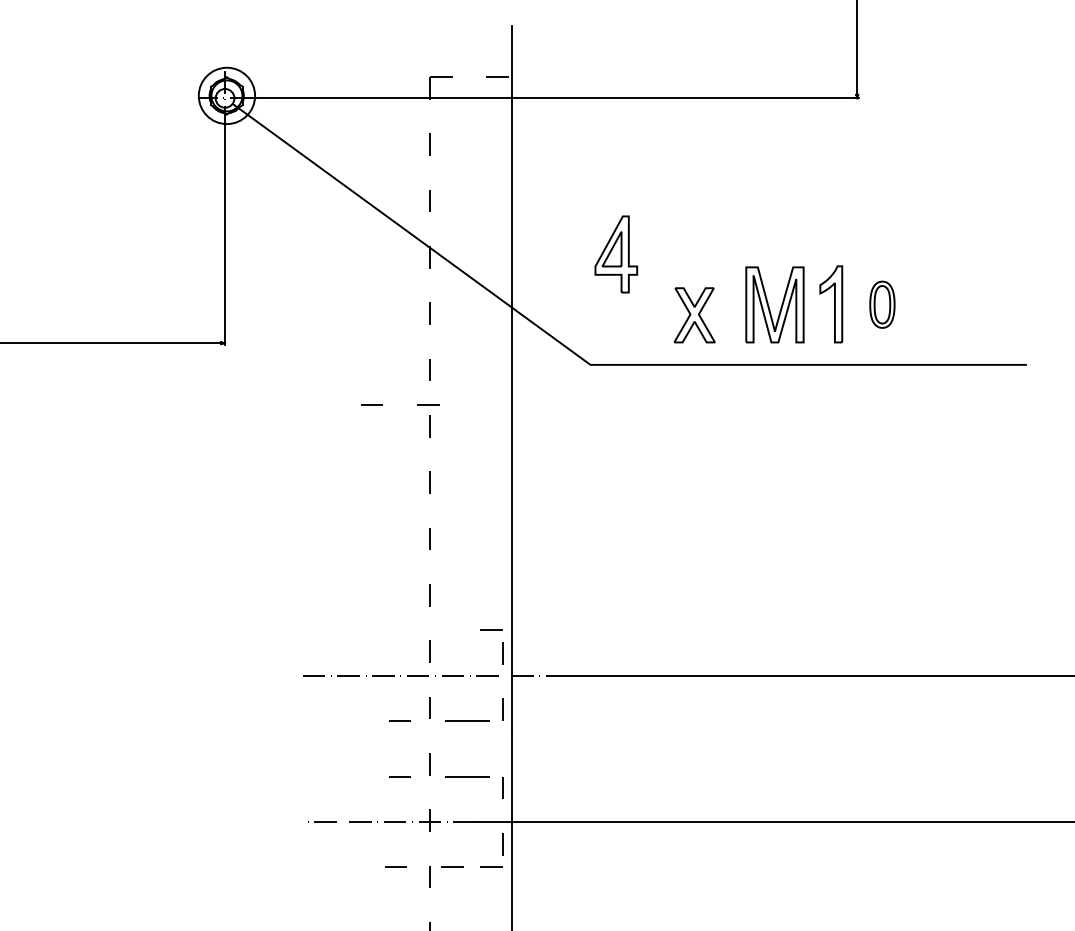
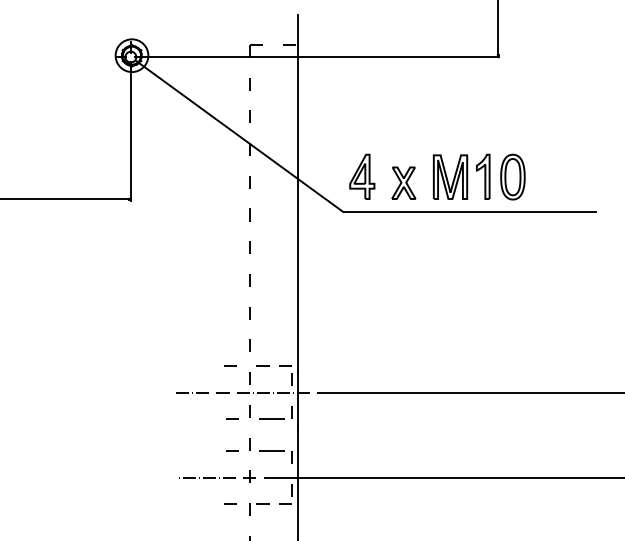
part: (616, 253) -> (362, 176), moved
part: (881, 303) -> (512, 176), size x1.67
line: (382, 403) -> (236, 365), moved

